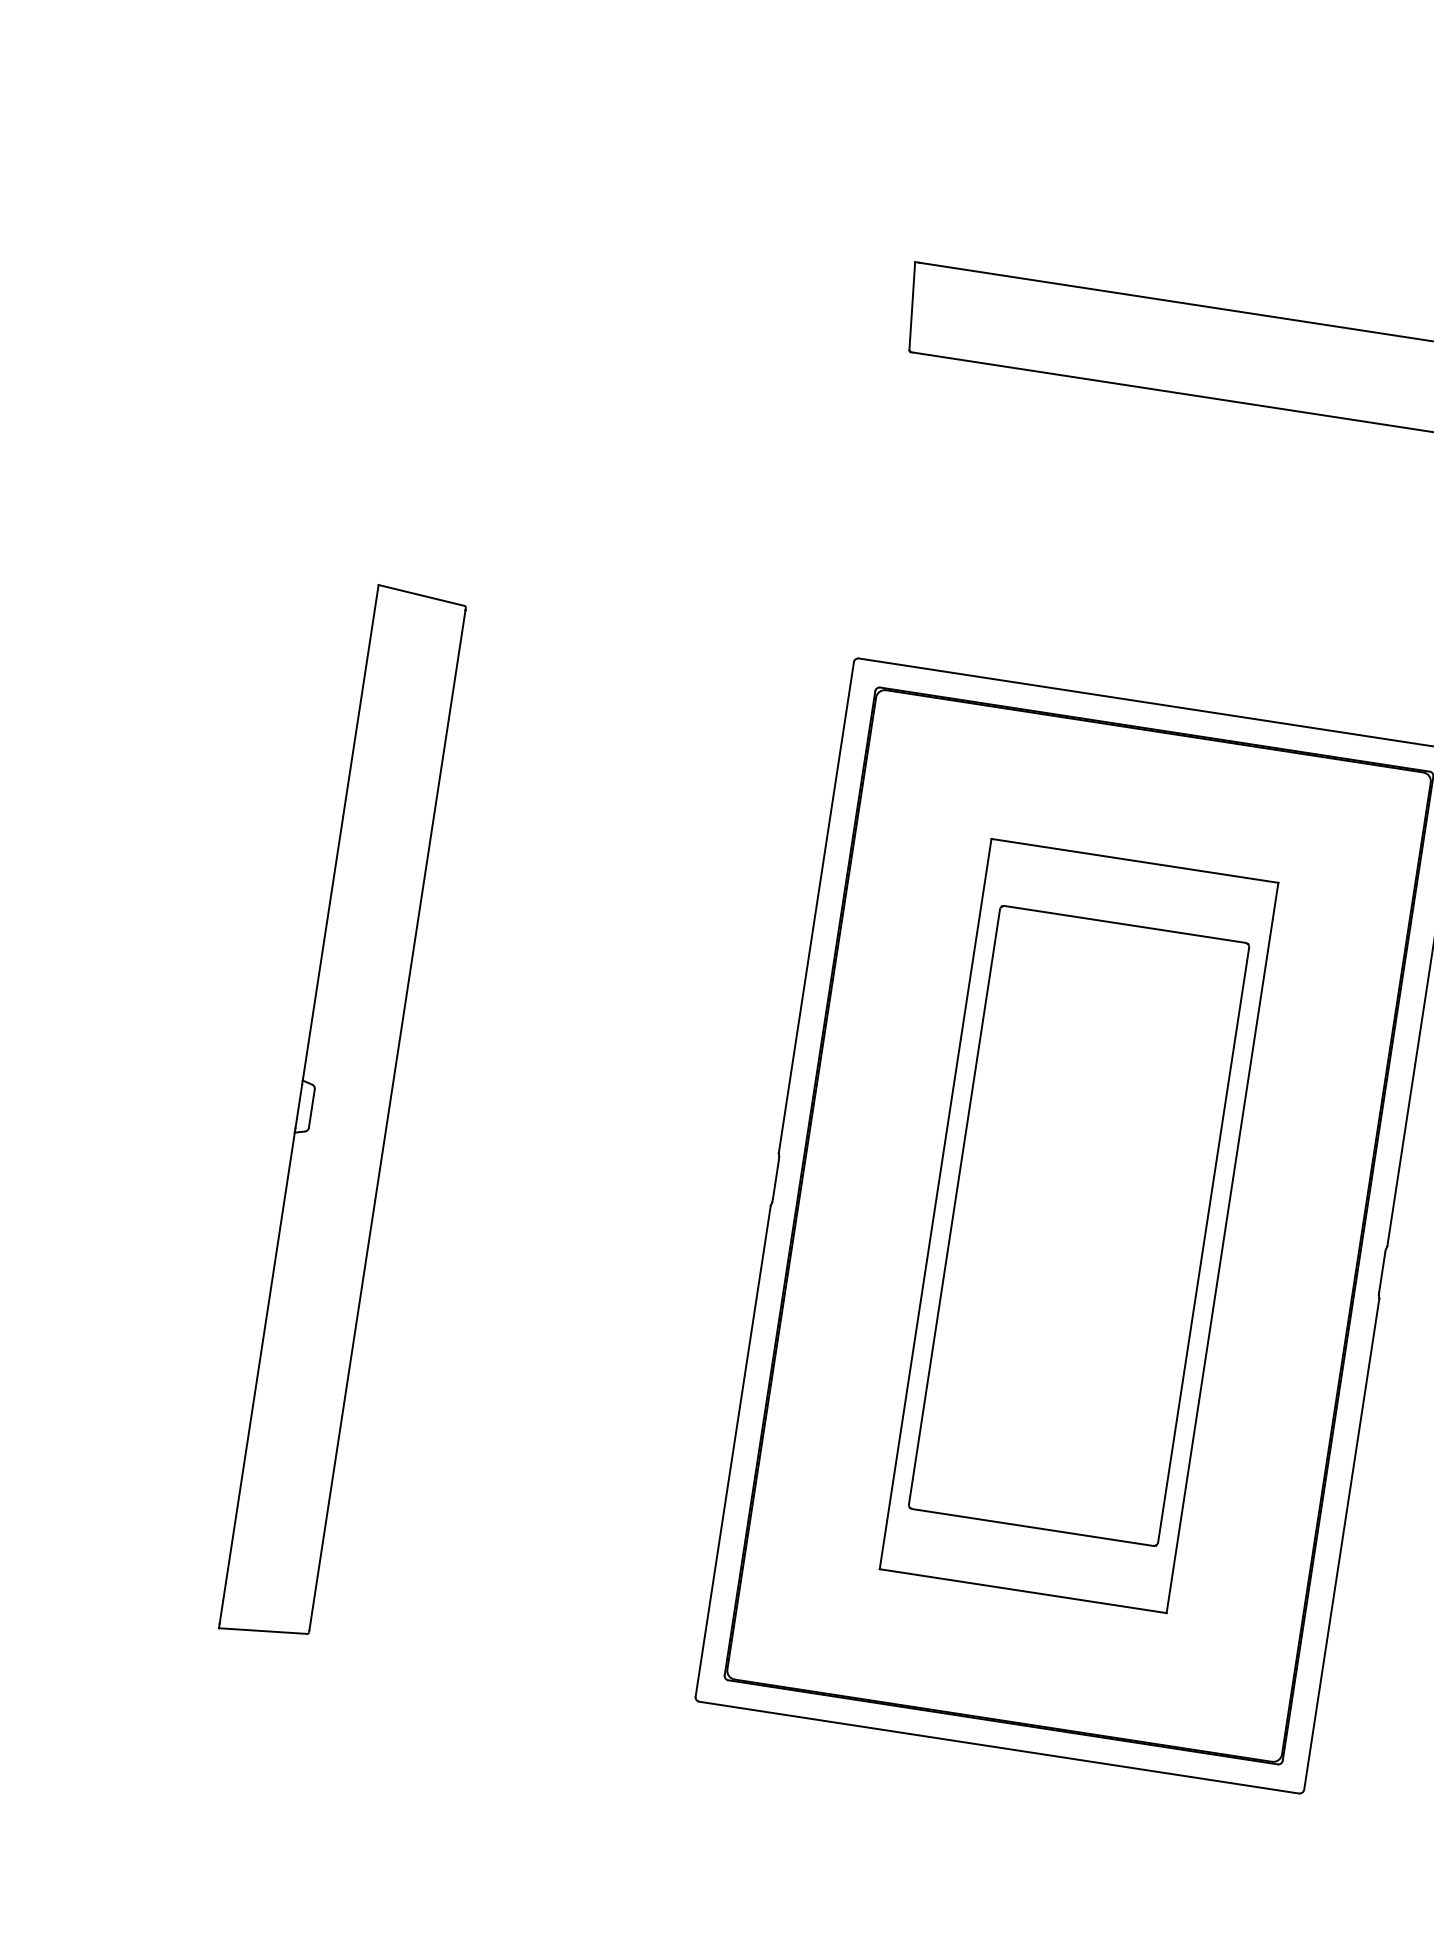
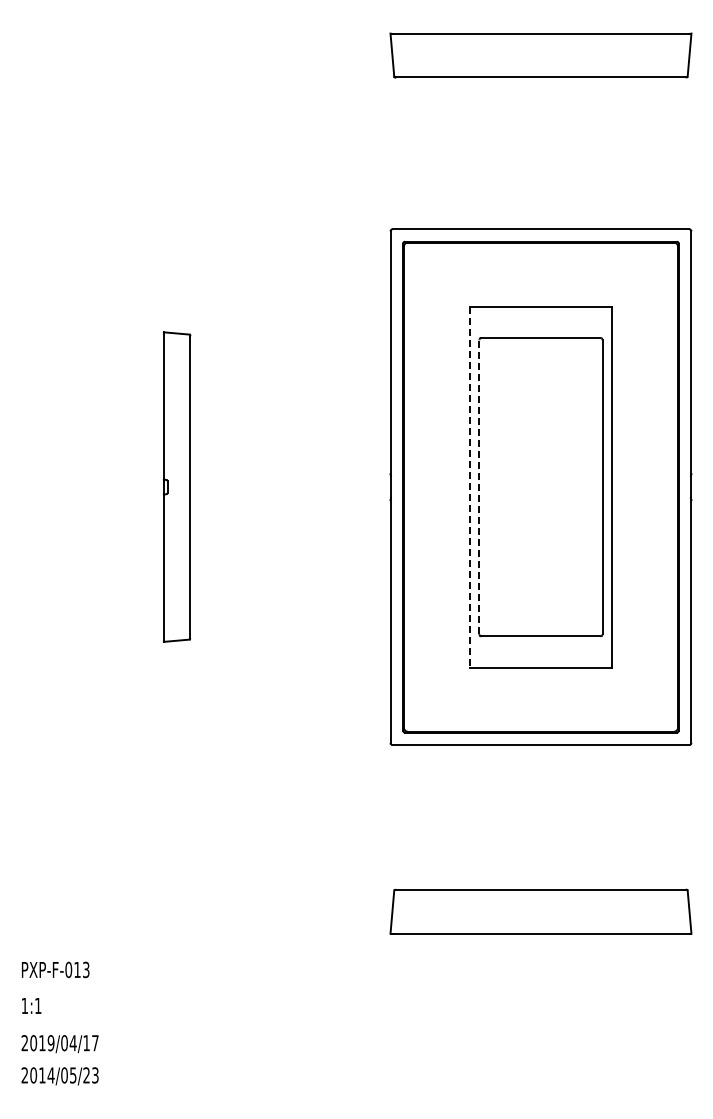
part: (342, 1111) -> (176, 486), size x0.6
line: (936, 1204) -> (470, 487), solid -> dashed
line: (954, 1207) -> (479, 487), solid -> dashed

